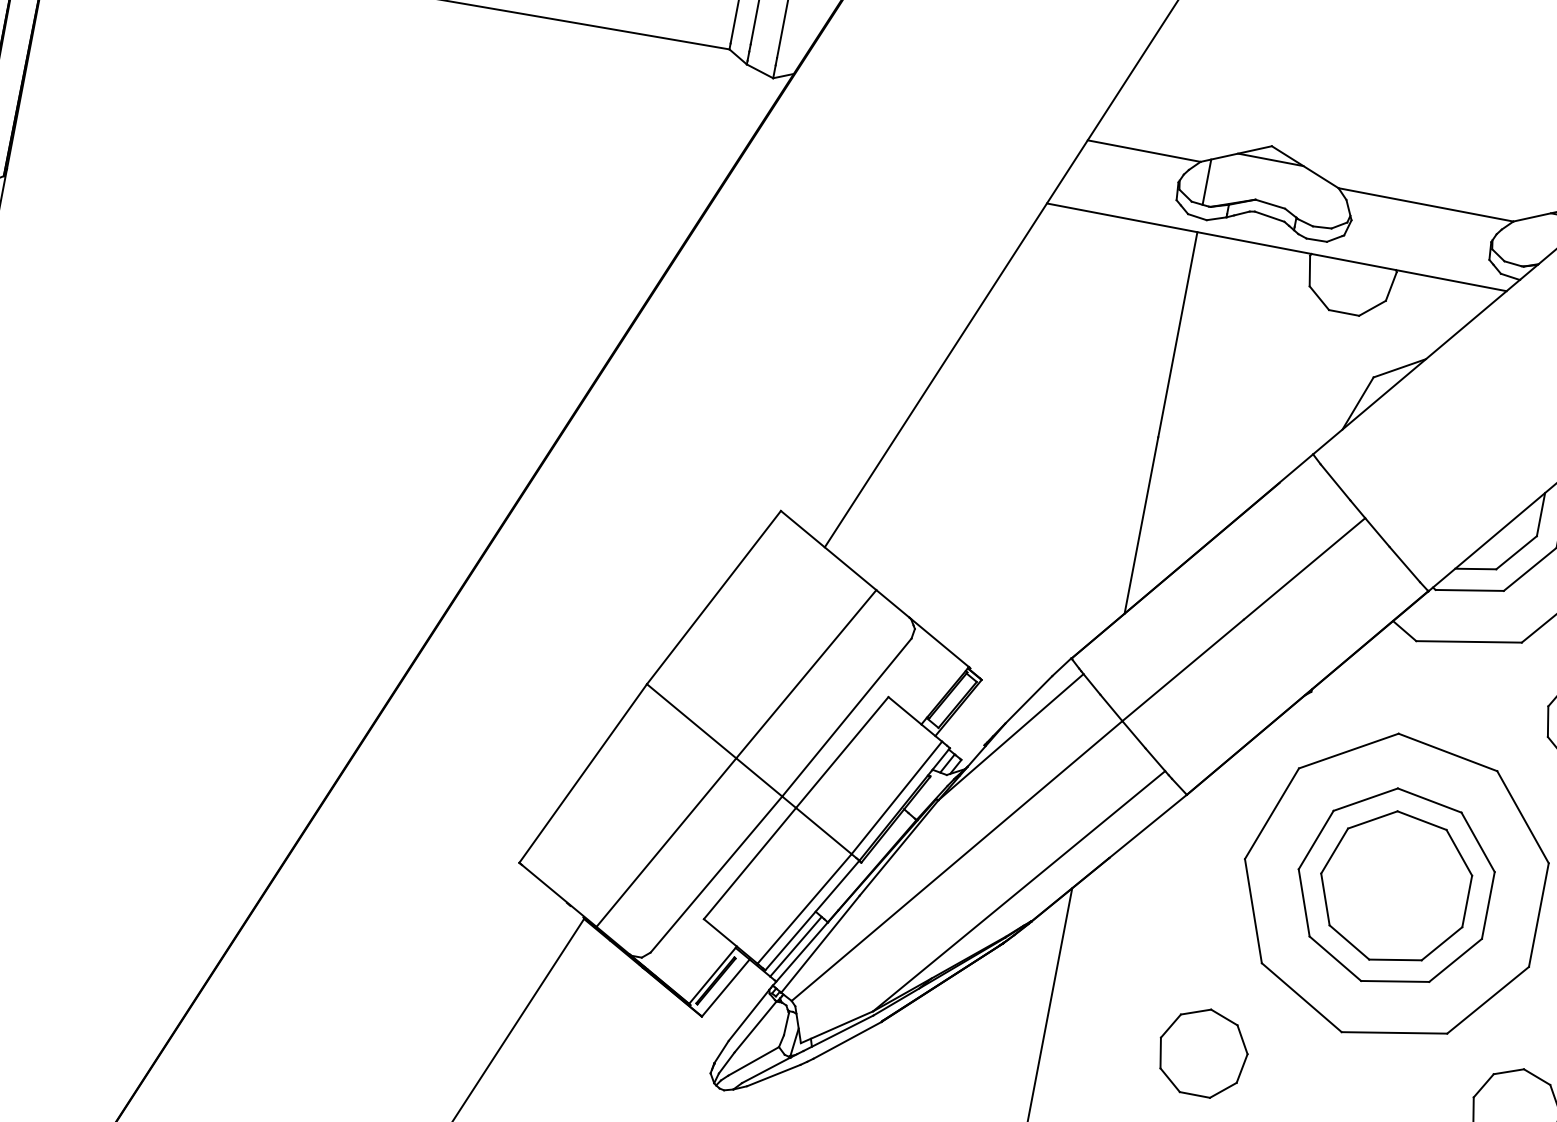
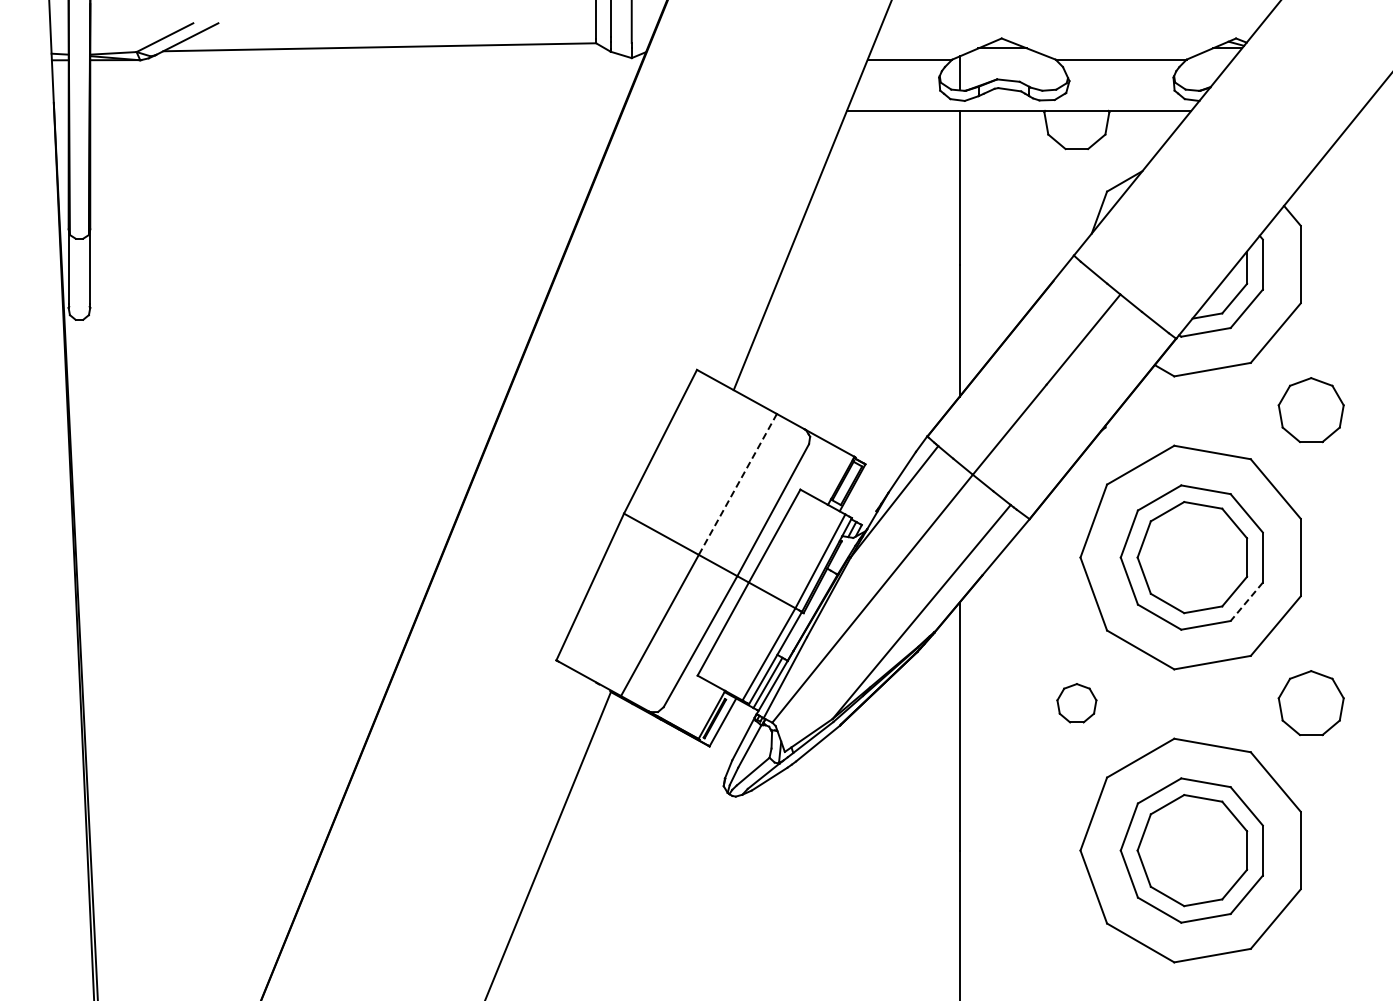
line: (805, 674) -> (737, 484), solid -> dashed
line: (1455, 961) -> (1246, 602), solid -> dashed
part: (1202, 1052) -> (1076, 703), size x0.6

